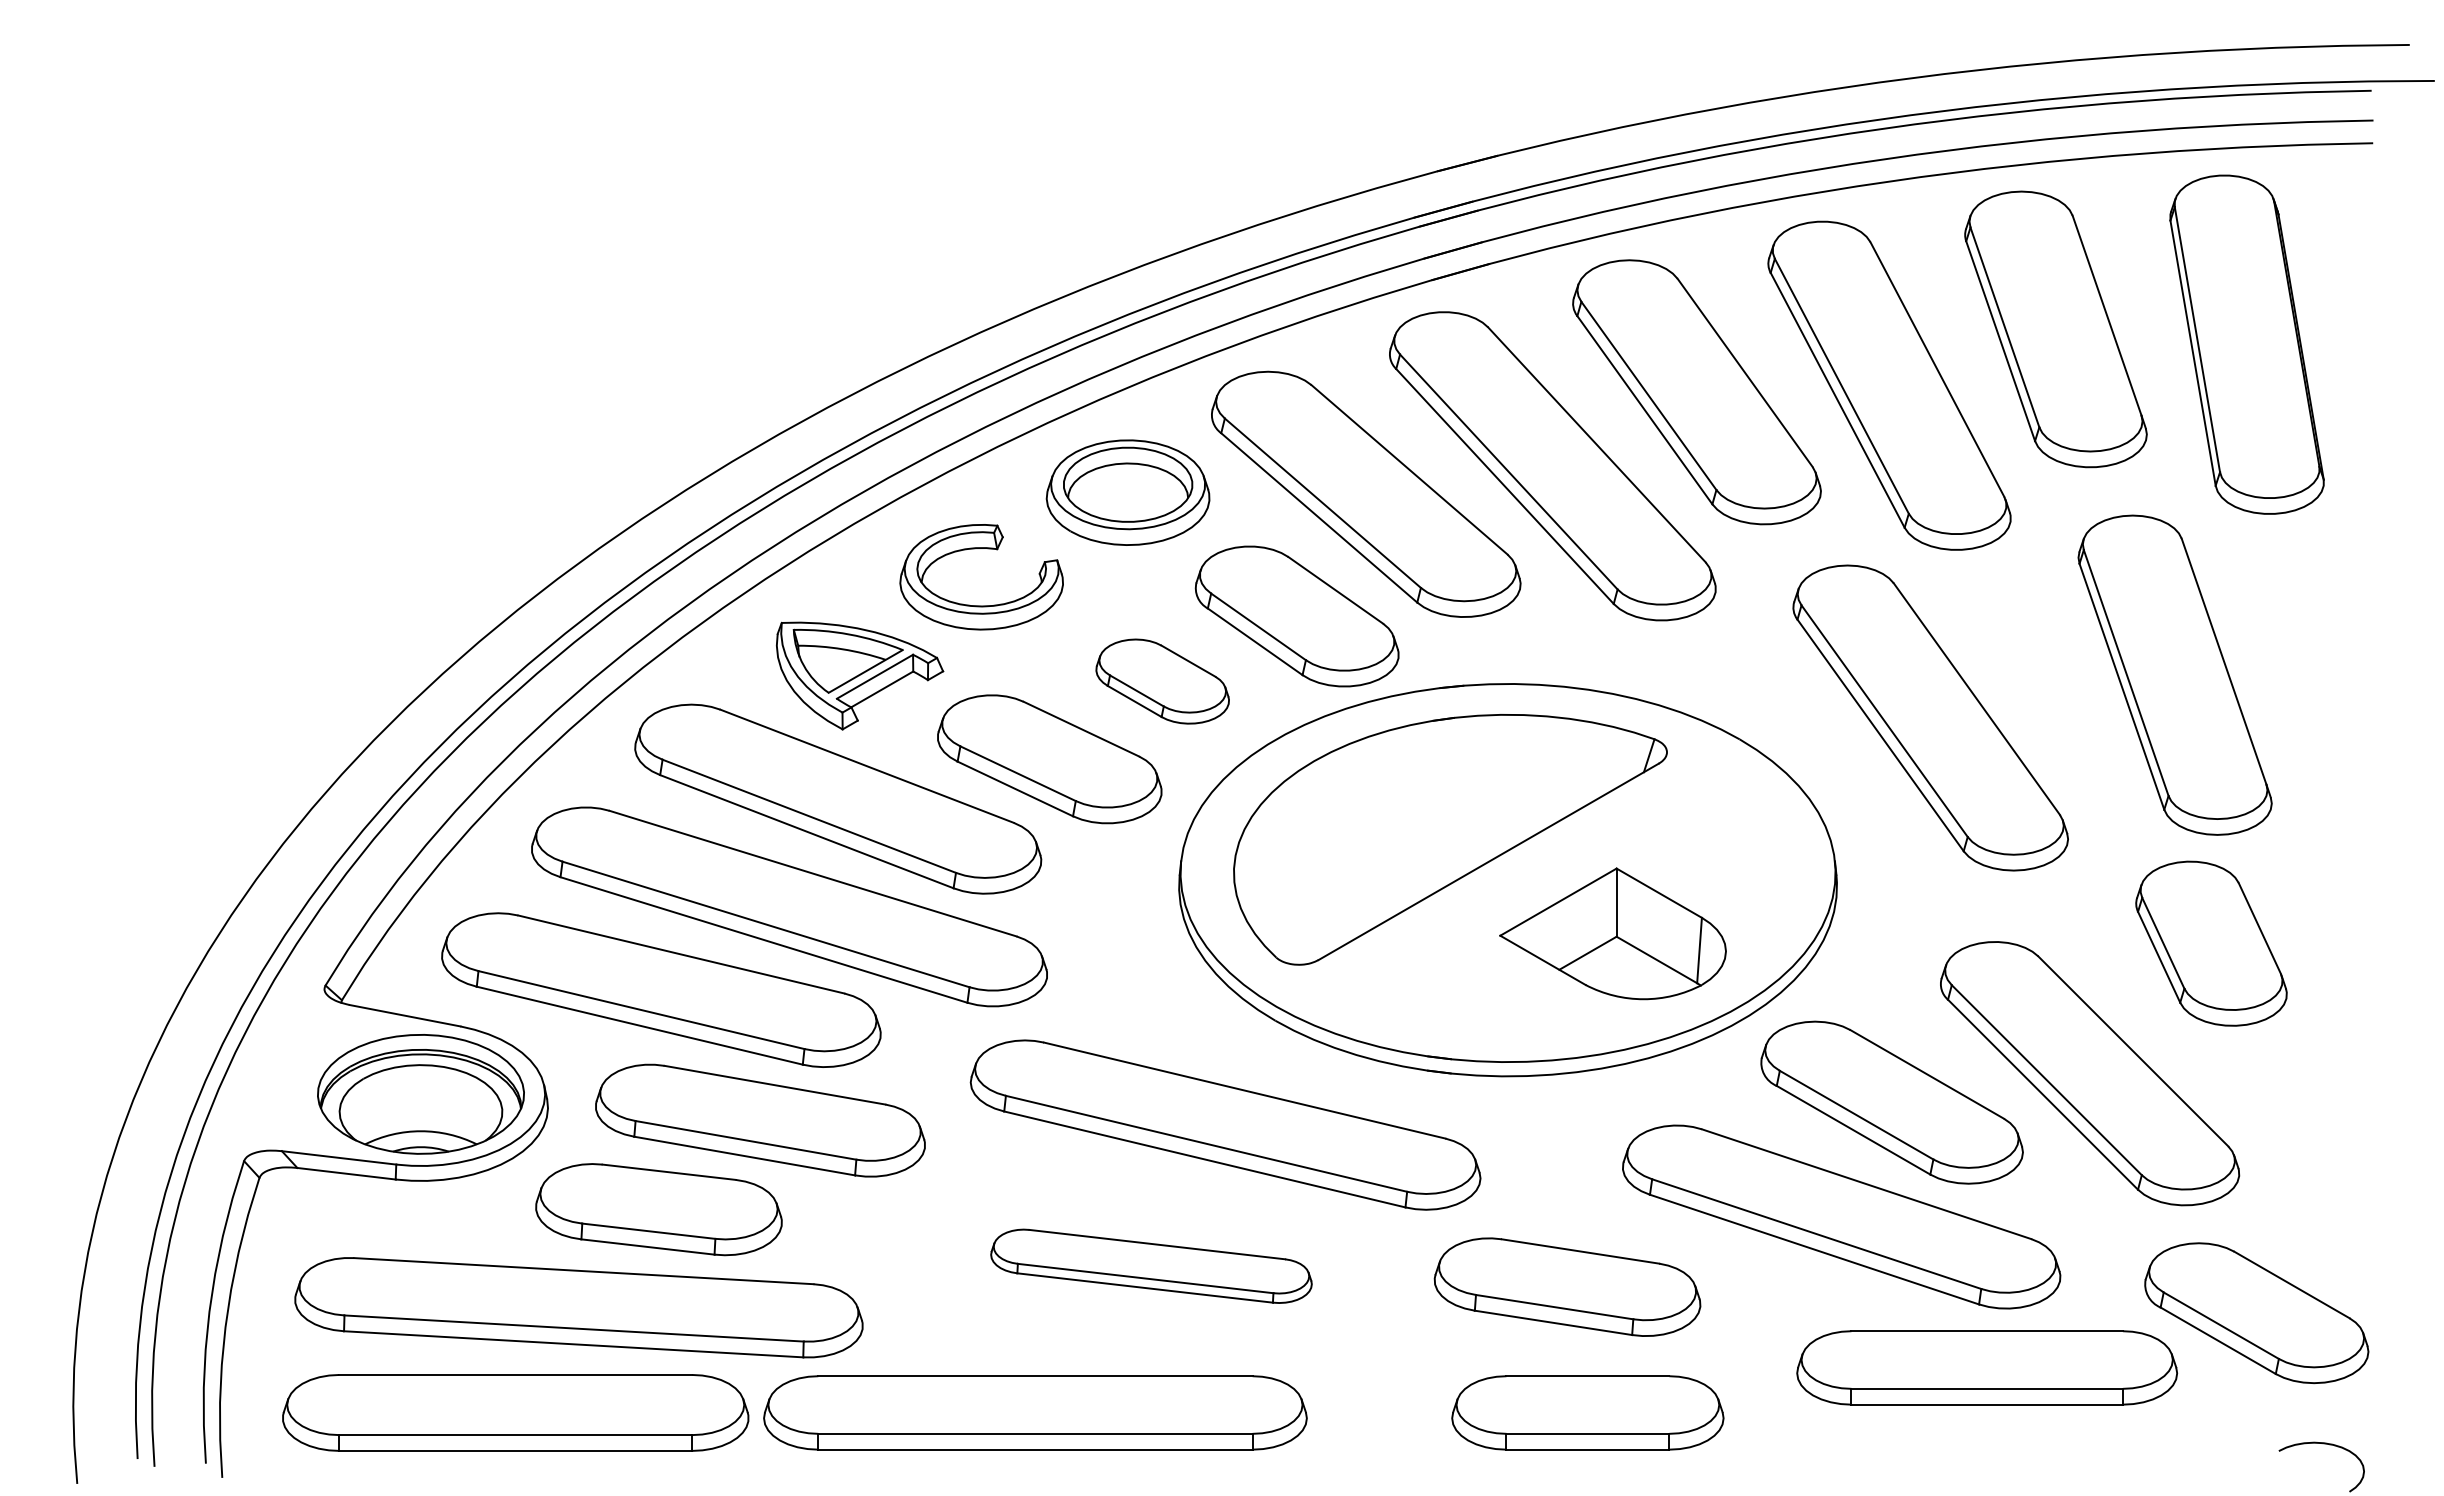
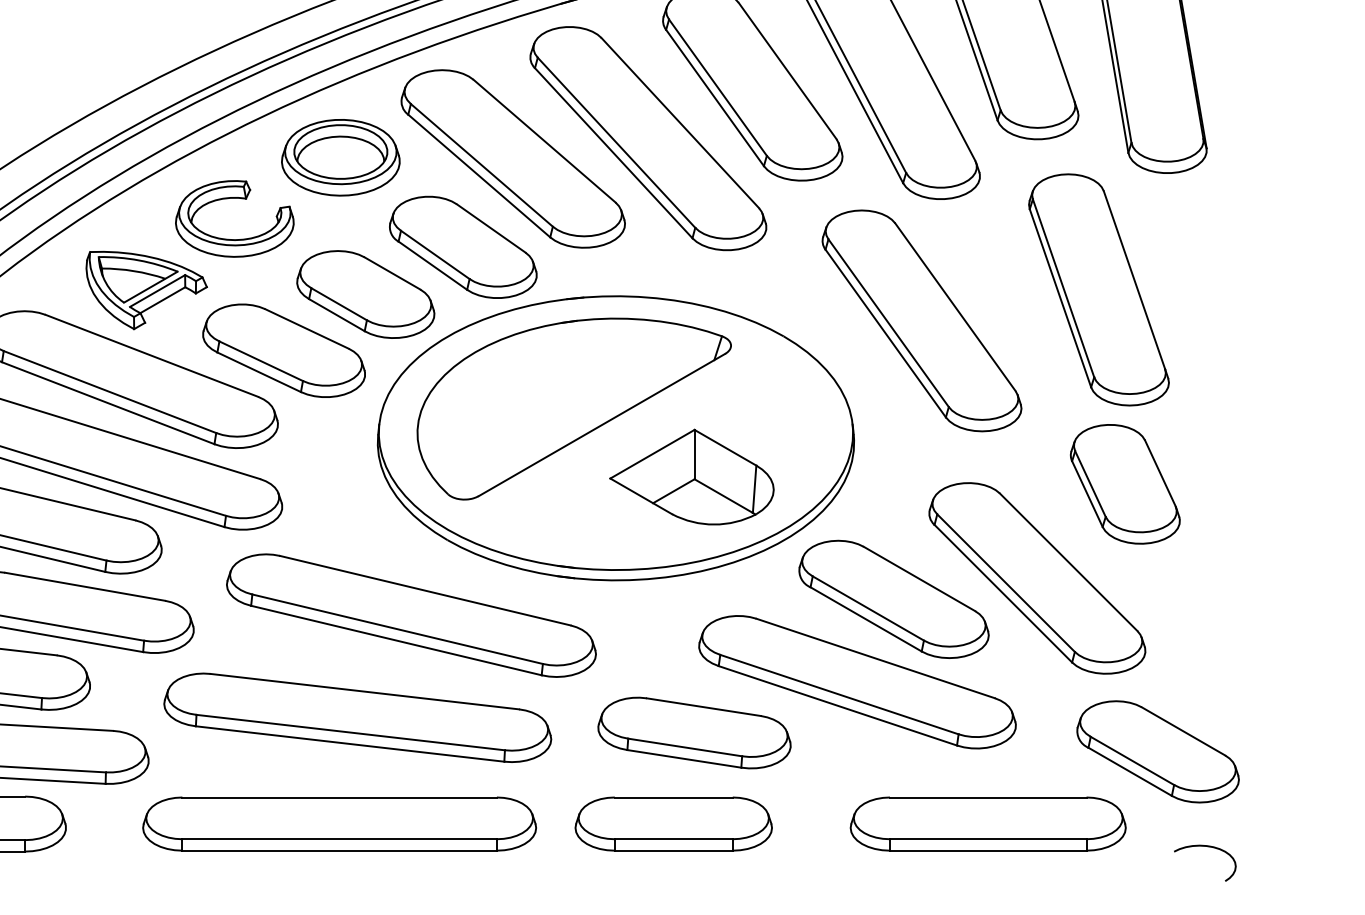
part: (1162, 681) -> (365, 294), size x1.43
part: (1151, 1266) -> (357, 718), size x1.67
part: (1567, 1286) -> (694, 732), moved
part: (1987, 1367) -> (988, 823), moved
part: (1035, 1412) -> (339, 823), moved

